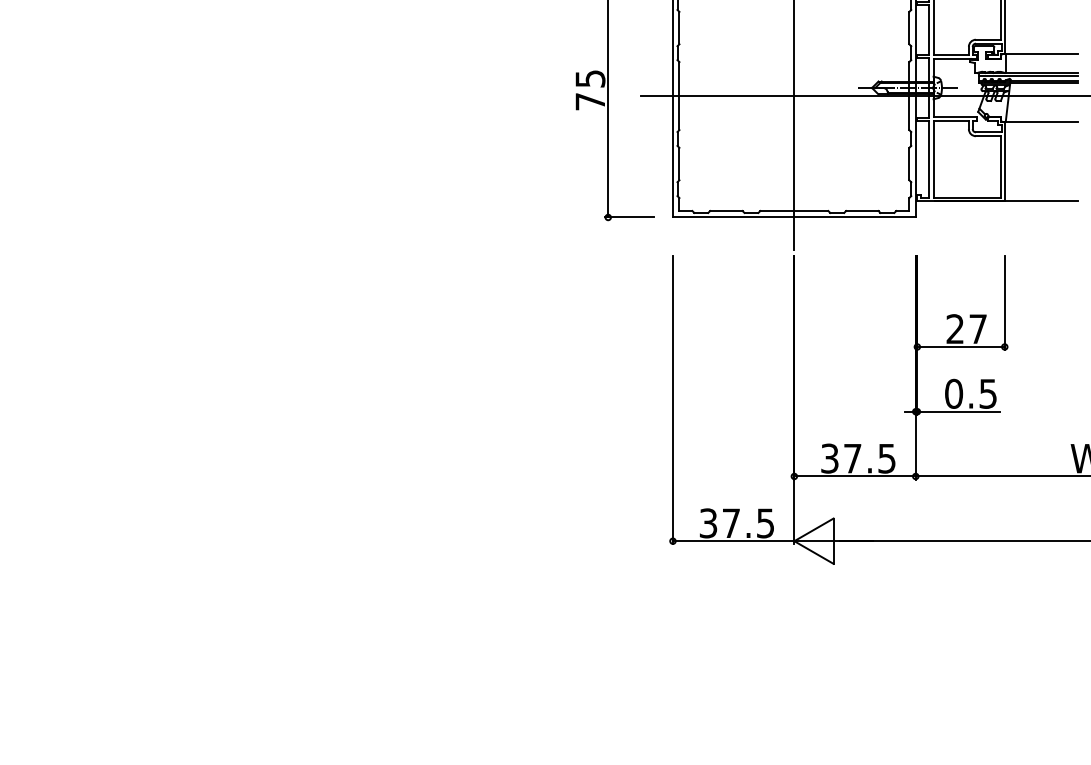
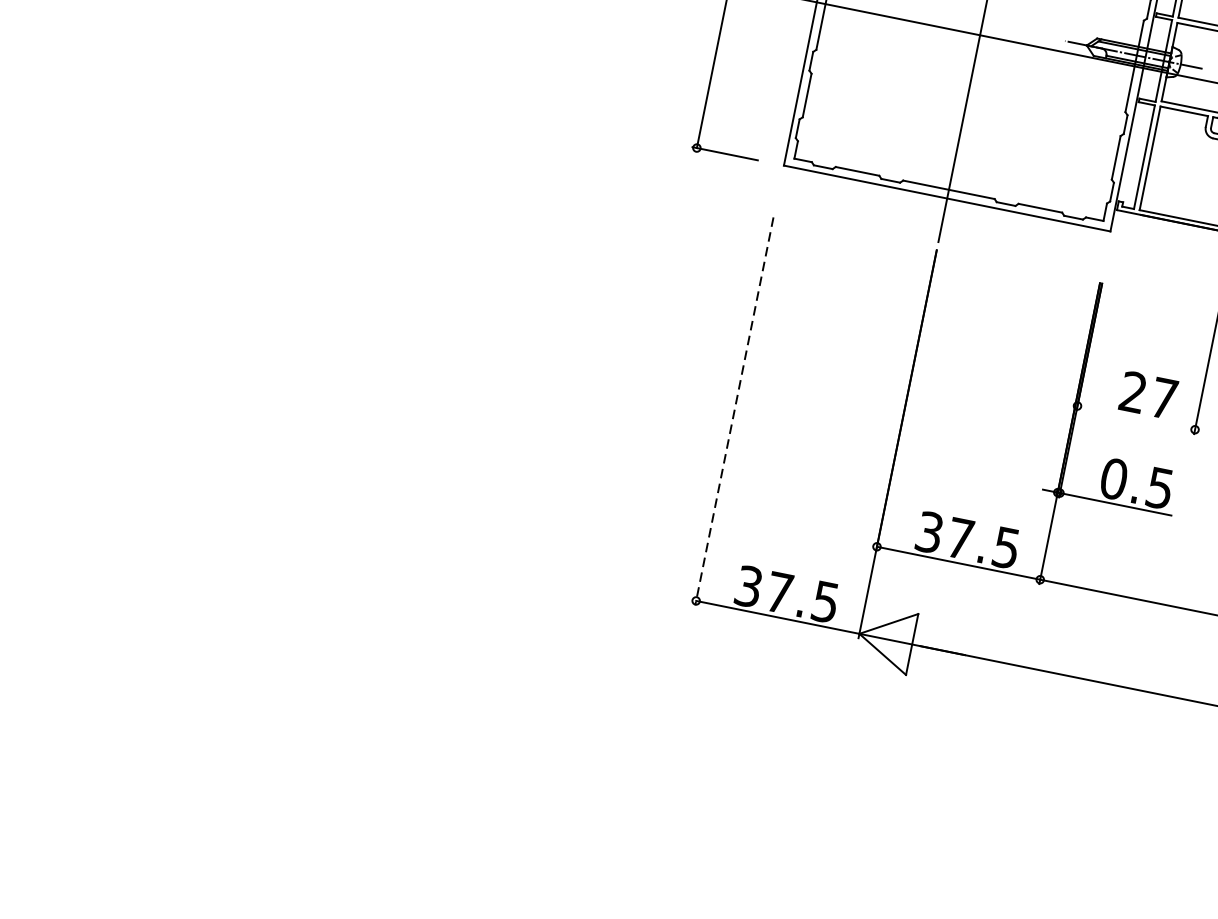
line: (960, 346) -> (1135, 417), removed
line: (672, 400) -> (733, 411), solid -> dashed

